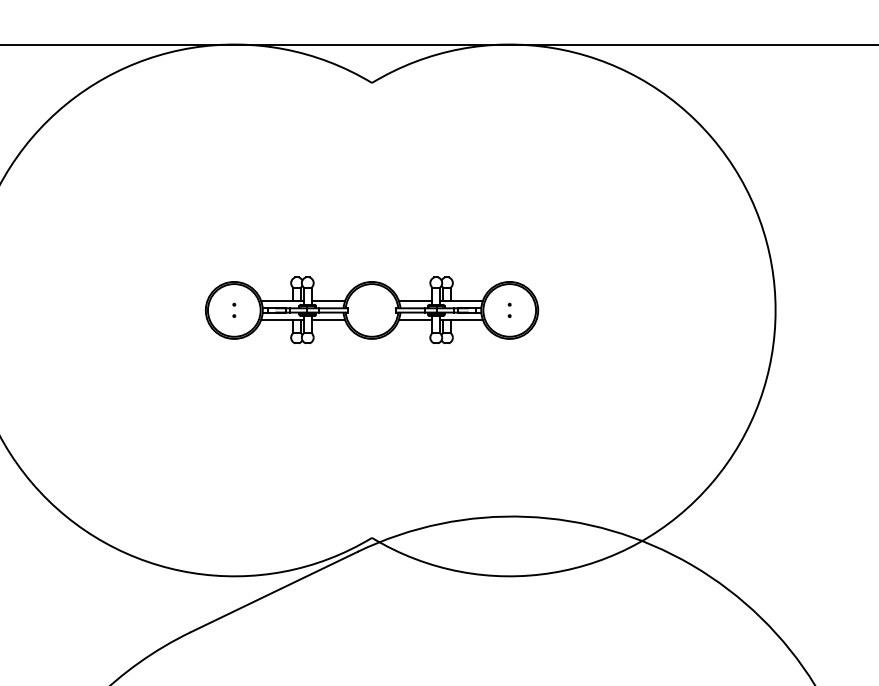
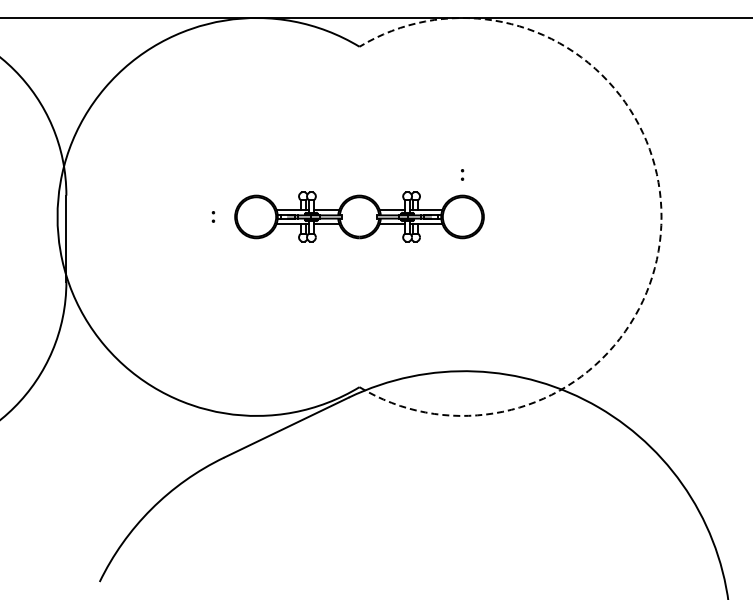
part: (234, 309) -> (213, 216), moved
part: (509, 309) -> (462, 174), moved
arc: (775, 309) -> (661, 216), solid -> dashed

